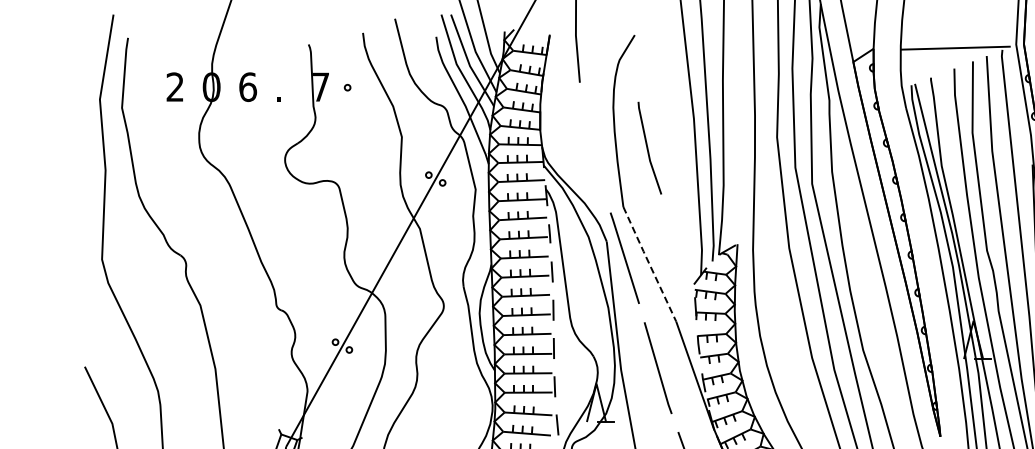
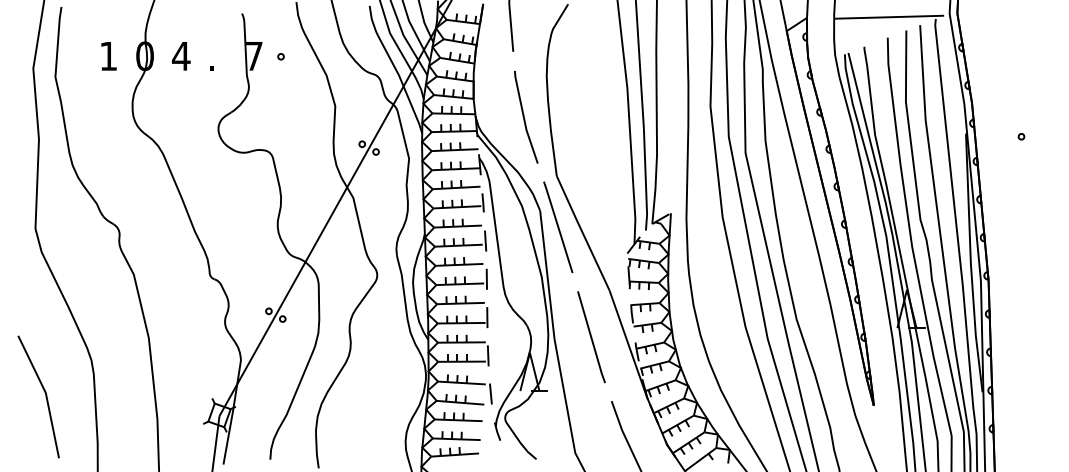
text: (175, 86) -> (108, 55), 2 -> 1
text: (248, 87) -> (181, 56), 6 -> 4
line: (648, 148) -> (524, 117), moved
line: (649, 264) -> (582, 233), dashed -> solid

